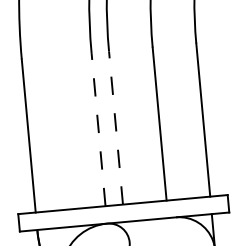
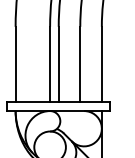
line: (115, 127) -> (58, 64), dashed -> solid
line: (99, 129) -> (50, 64), dashed -> solid

